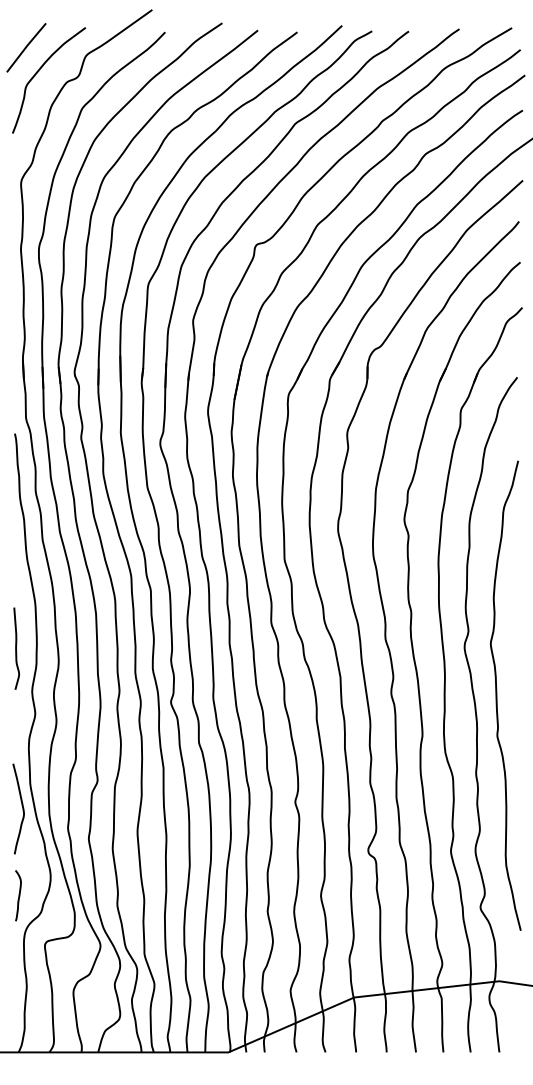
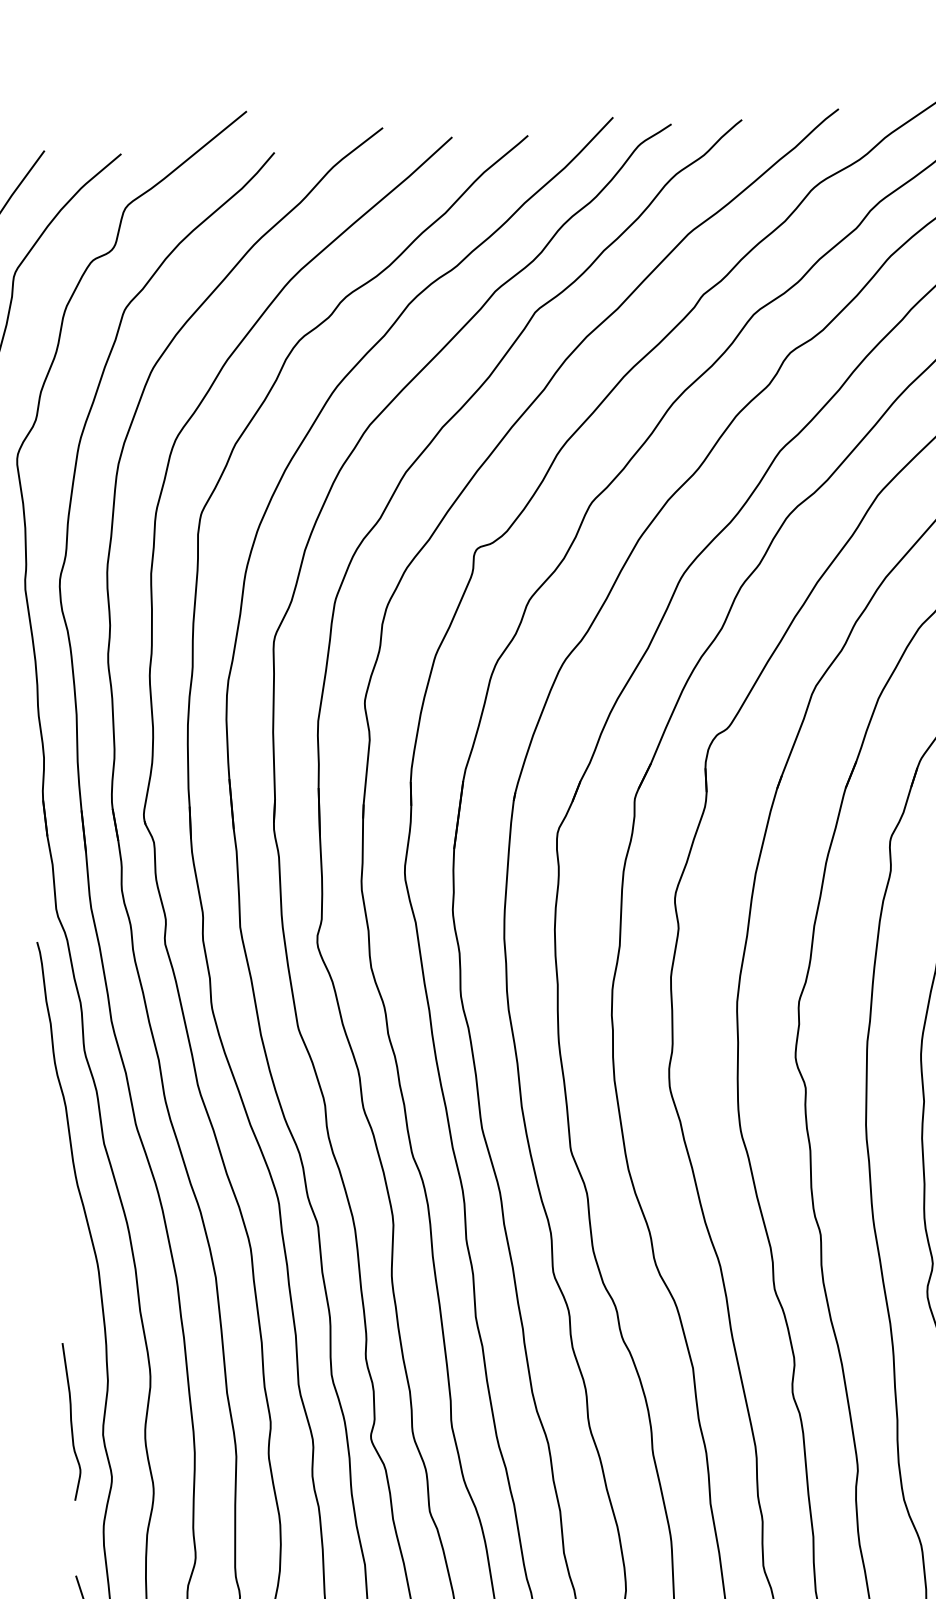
curve: (16, 648) -> (72, 1421), moved

